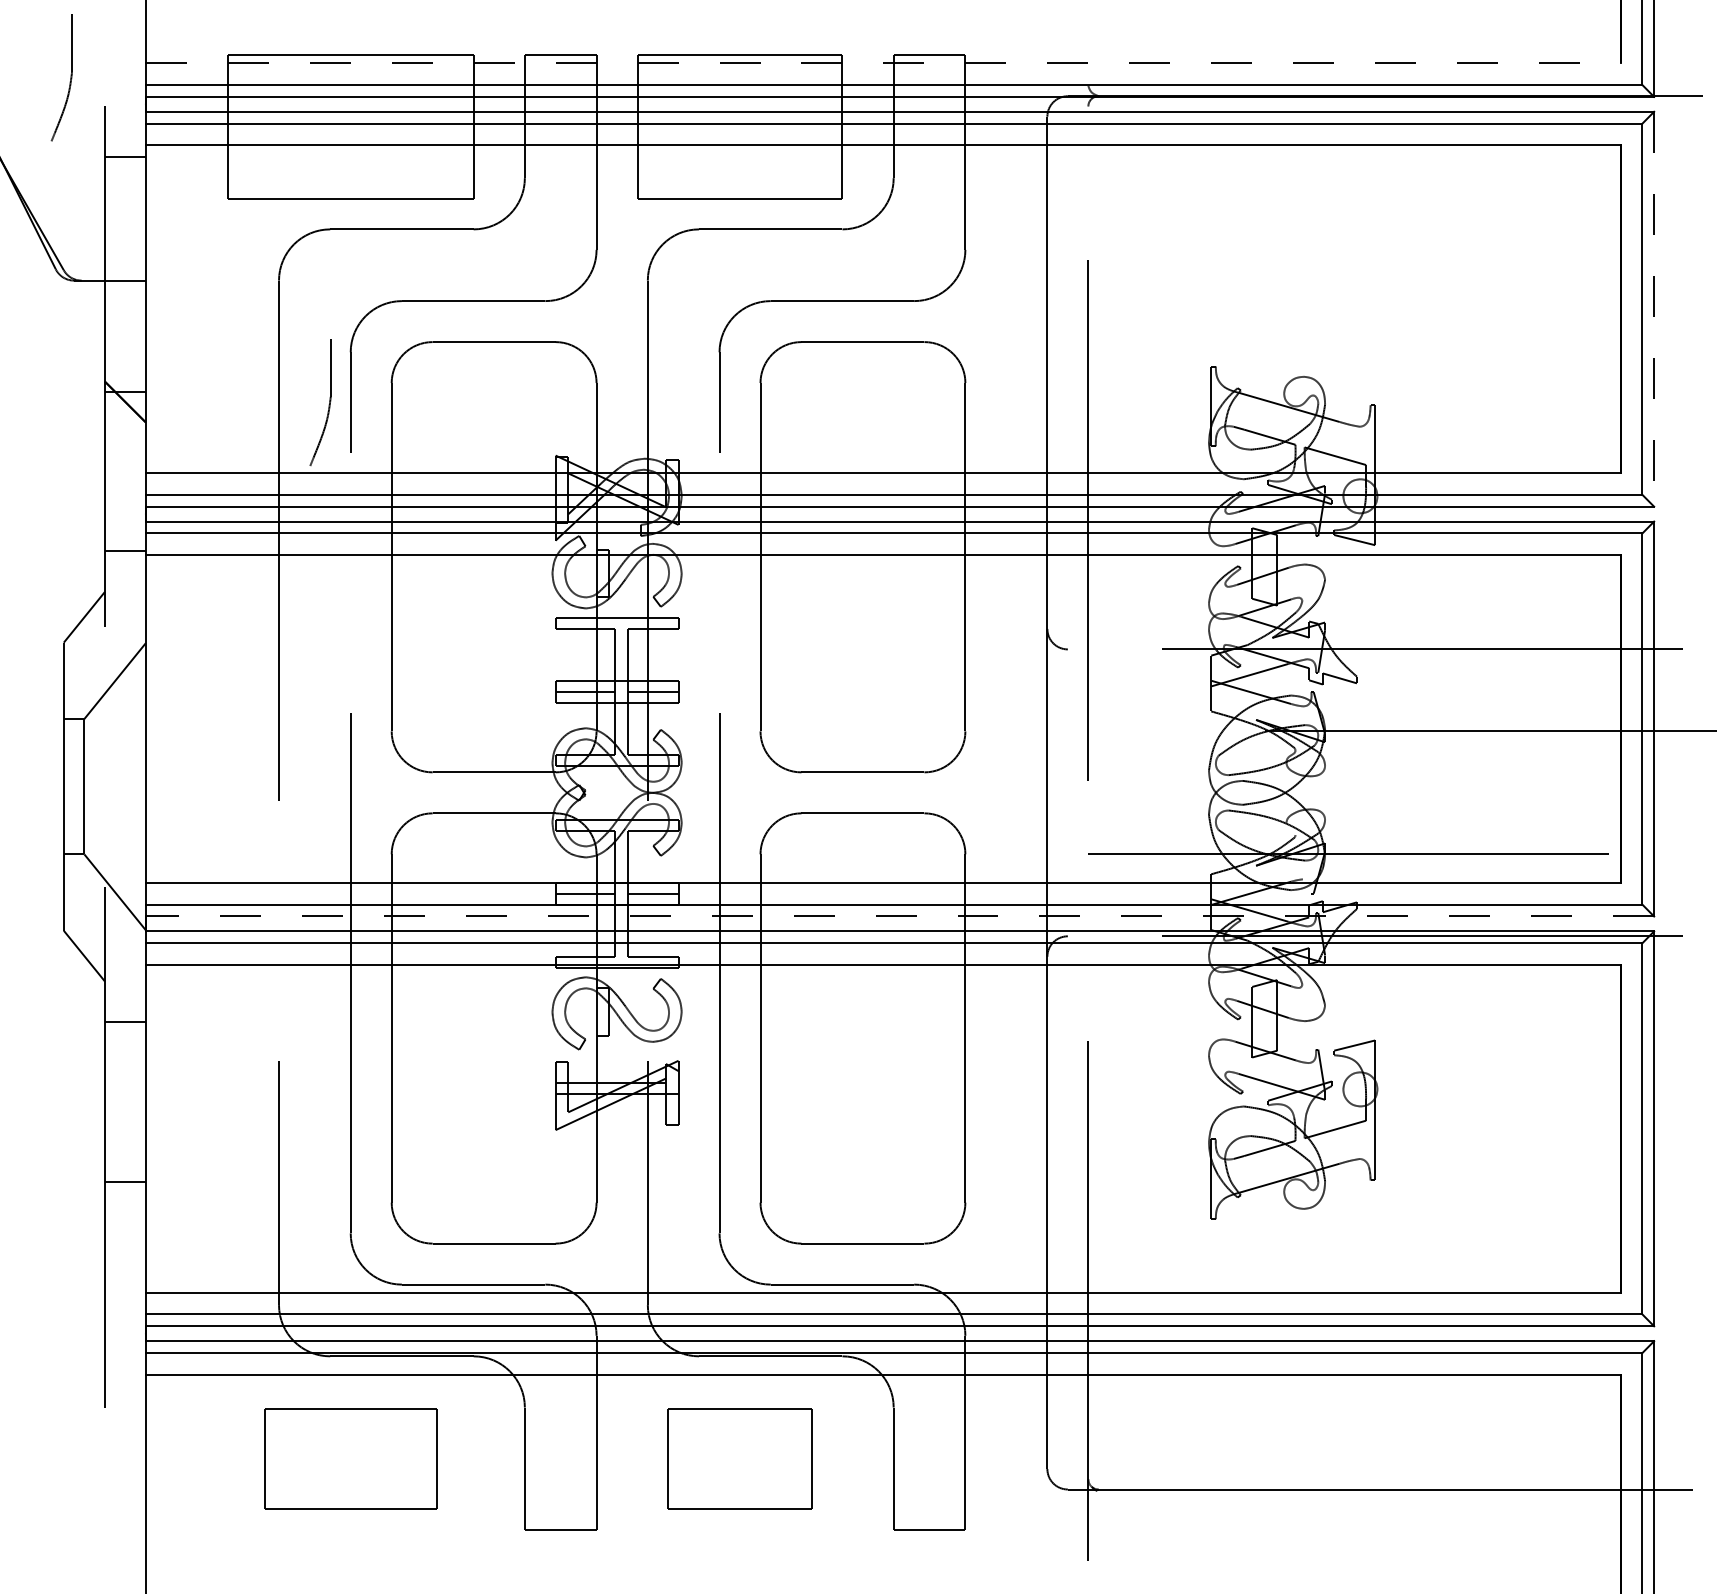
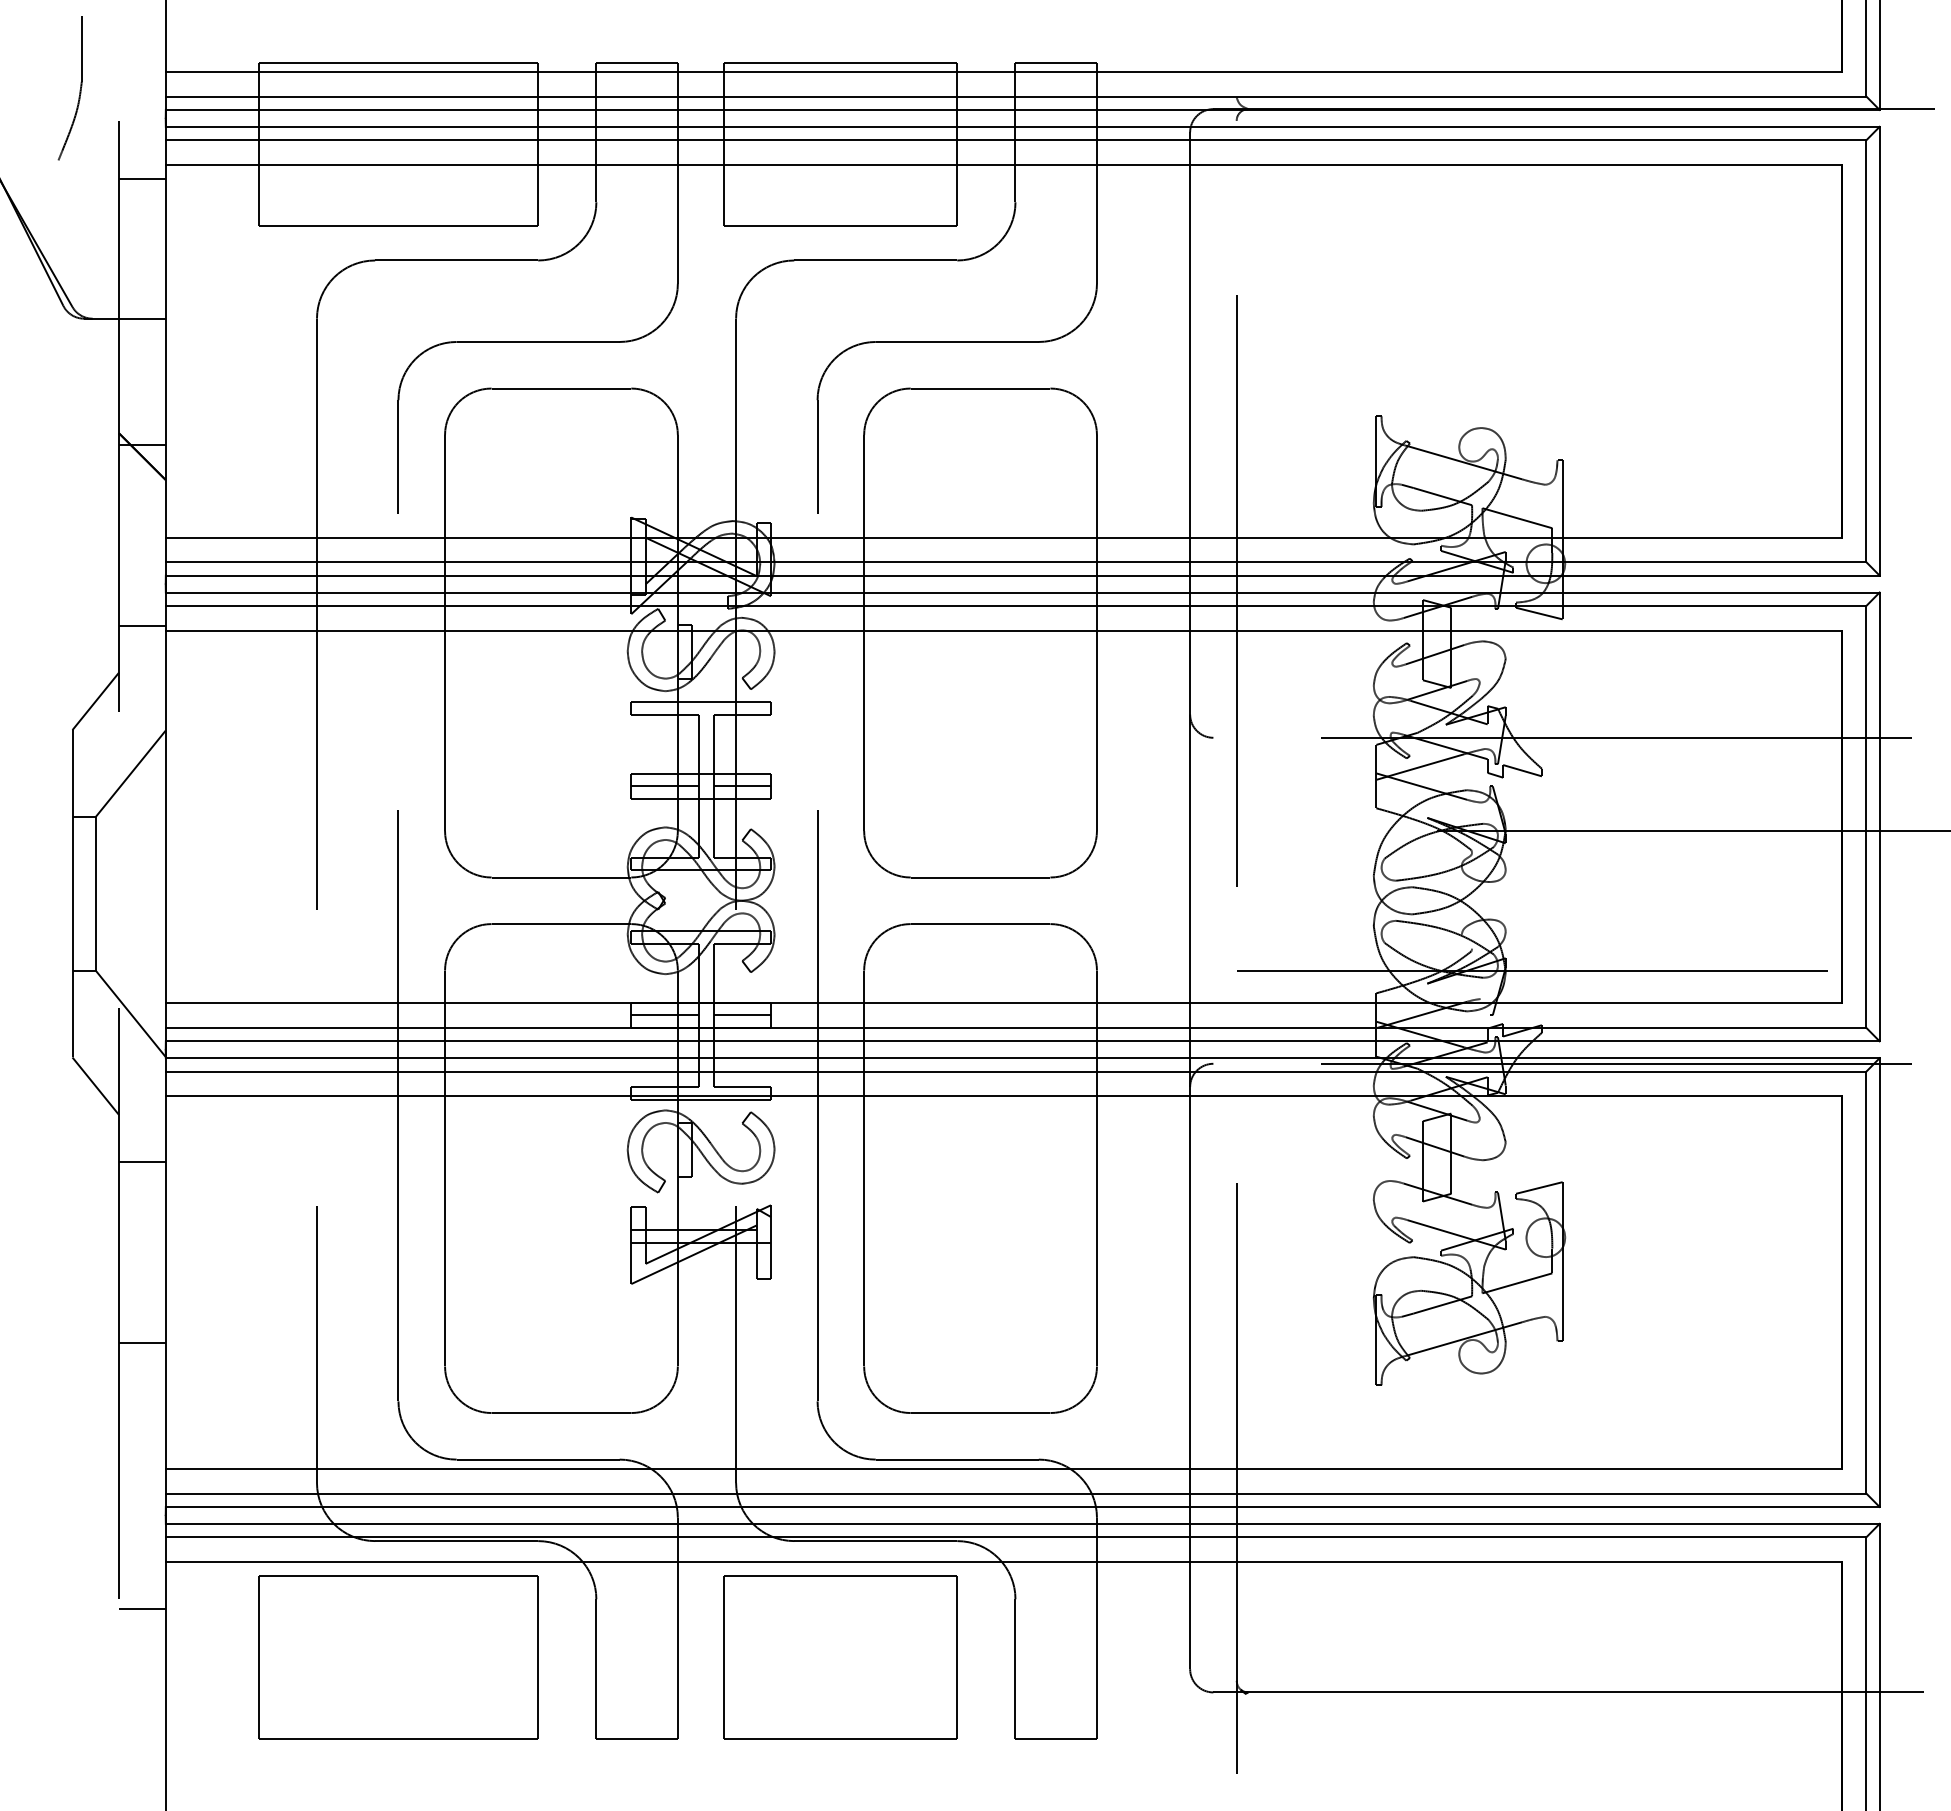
line: (884, 63) -> (1004, 71), dashed -> solid
line: (1654, 309) -> (1879, 351), dashed -> solid
part: (328, 404) -> (373, 459), removed
line: (899, 916) -> (1022, 1041), dashed -> solid
line: (125, 1415) -> (142, 1608), added
part: (350, 1458) -> (398, 1657), size x1.43
part: (739, 1458) -> (840, 1657), size x1.43

